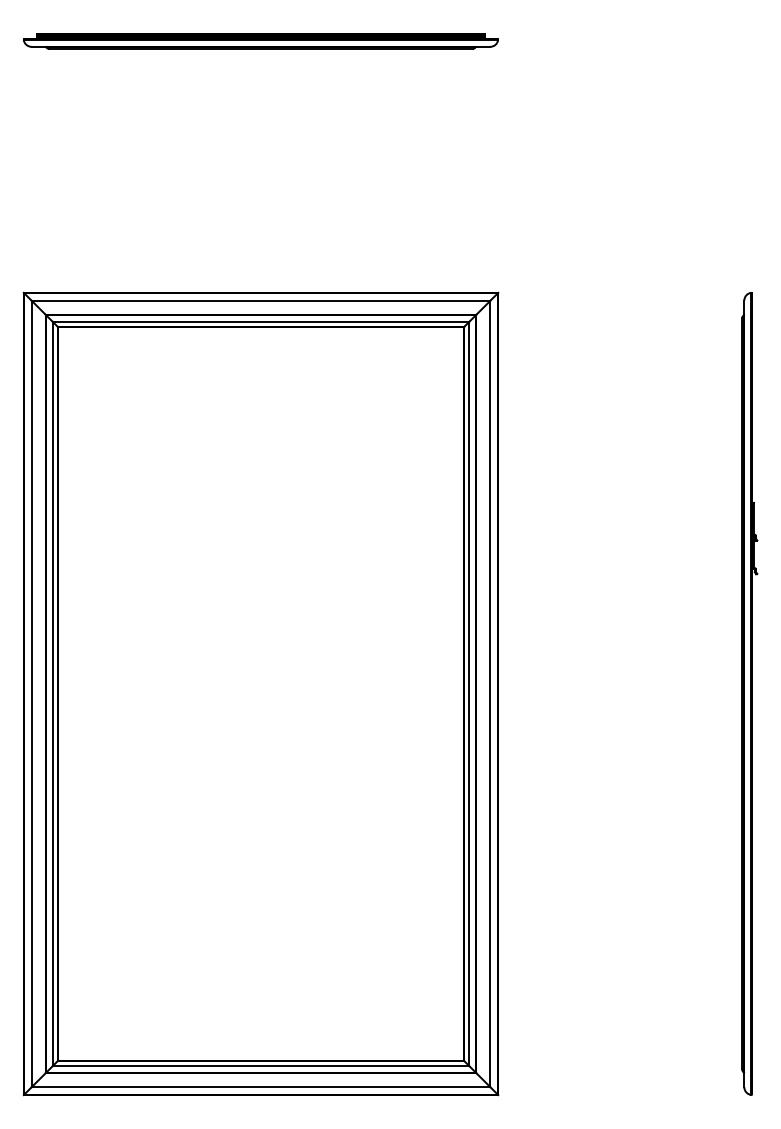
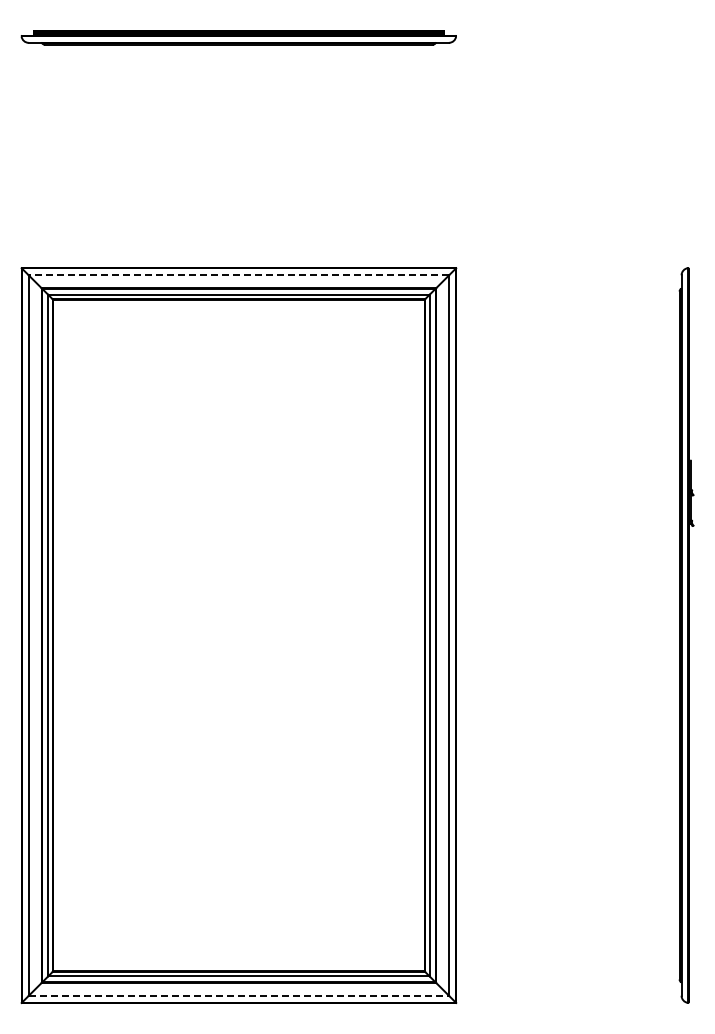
line: (260, 300) -> (238, 275), solid -> dashed
line: (261, 1086) -> (239, 995), solid -> dashed

